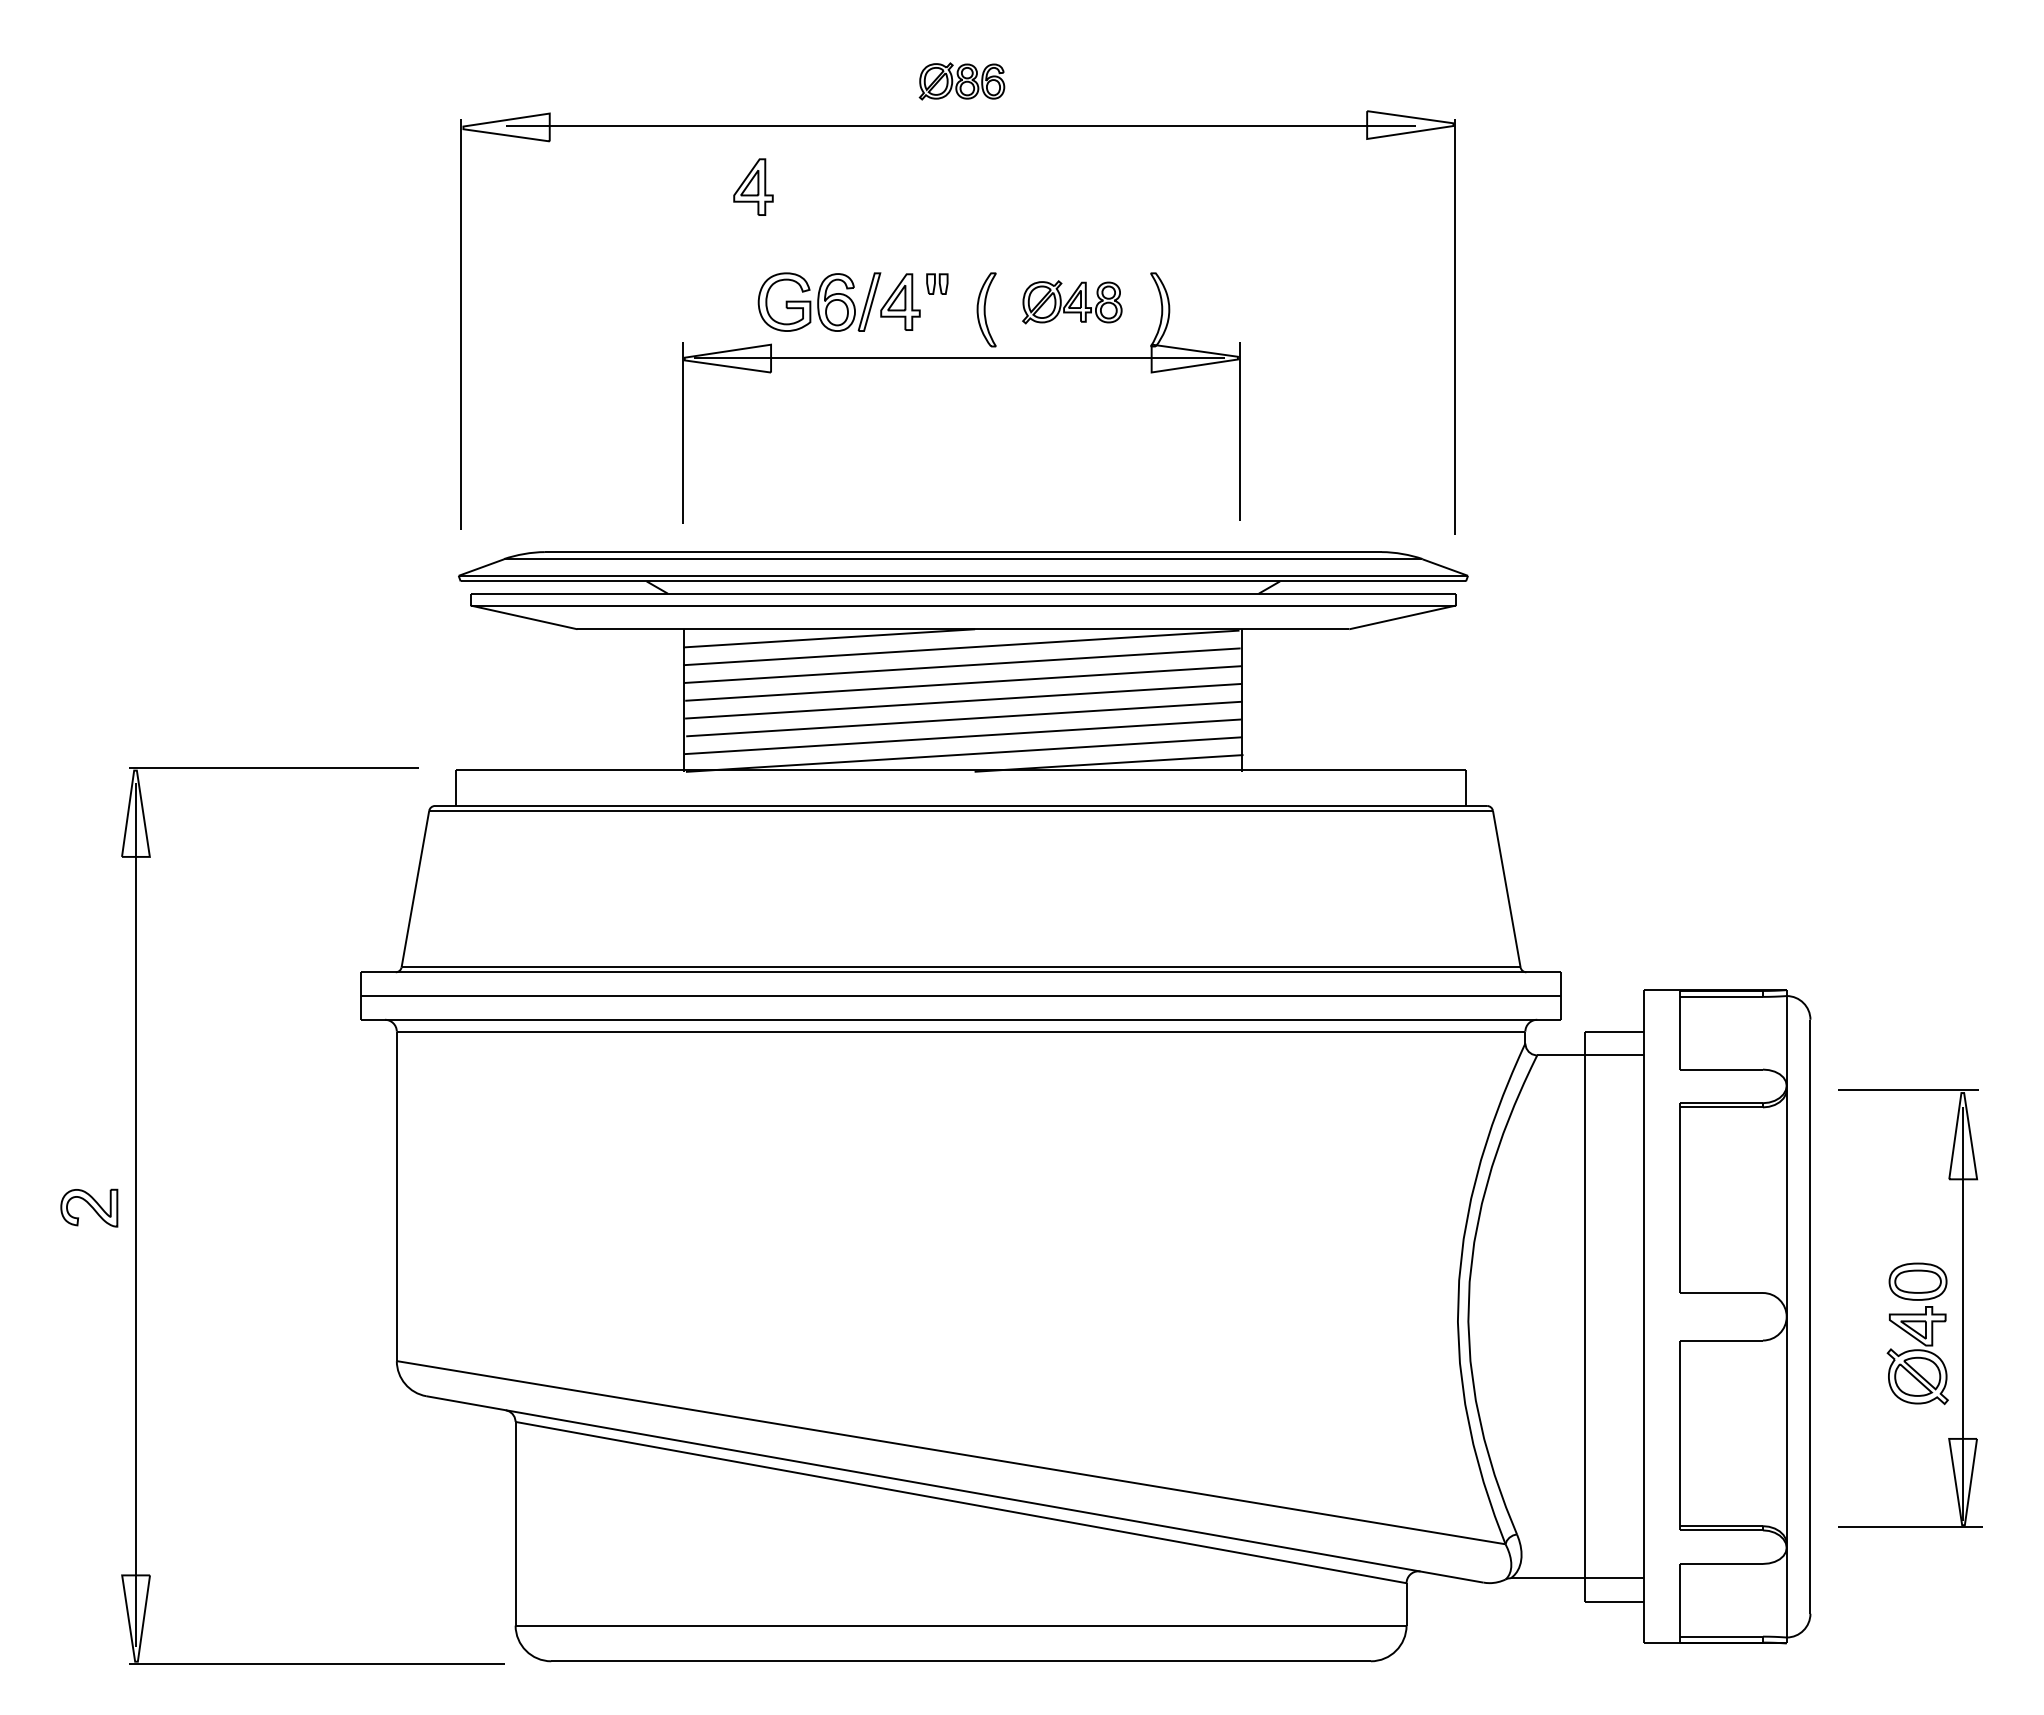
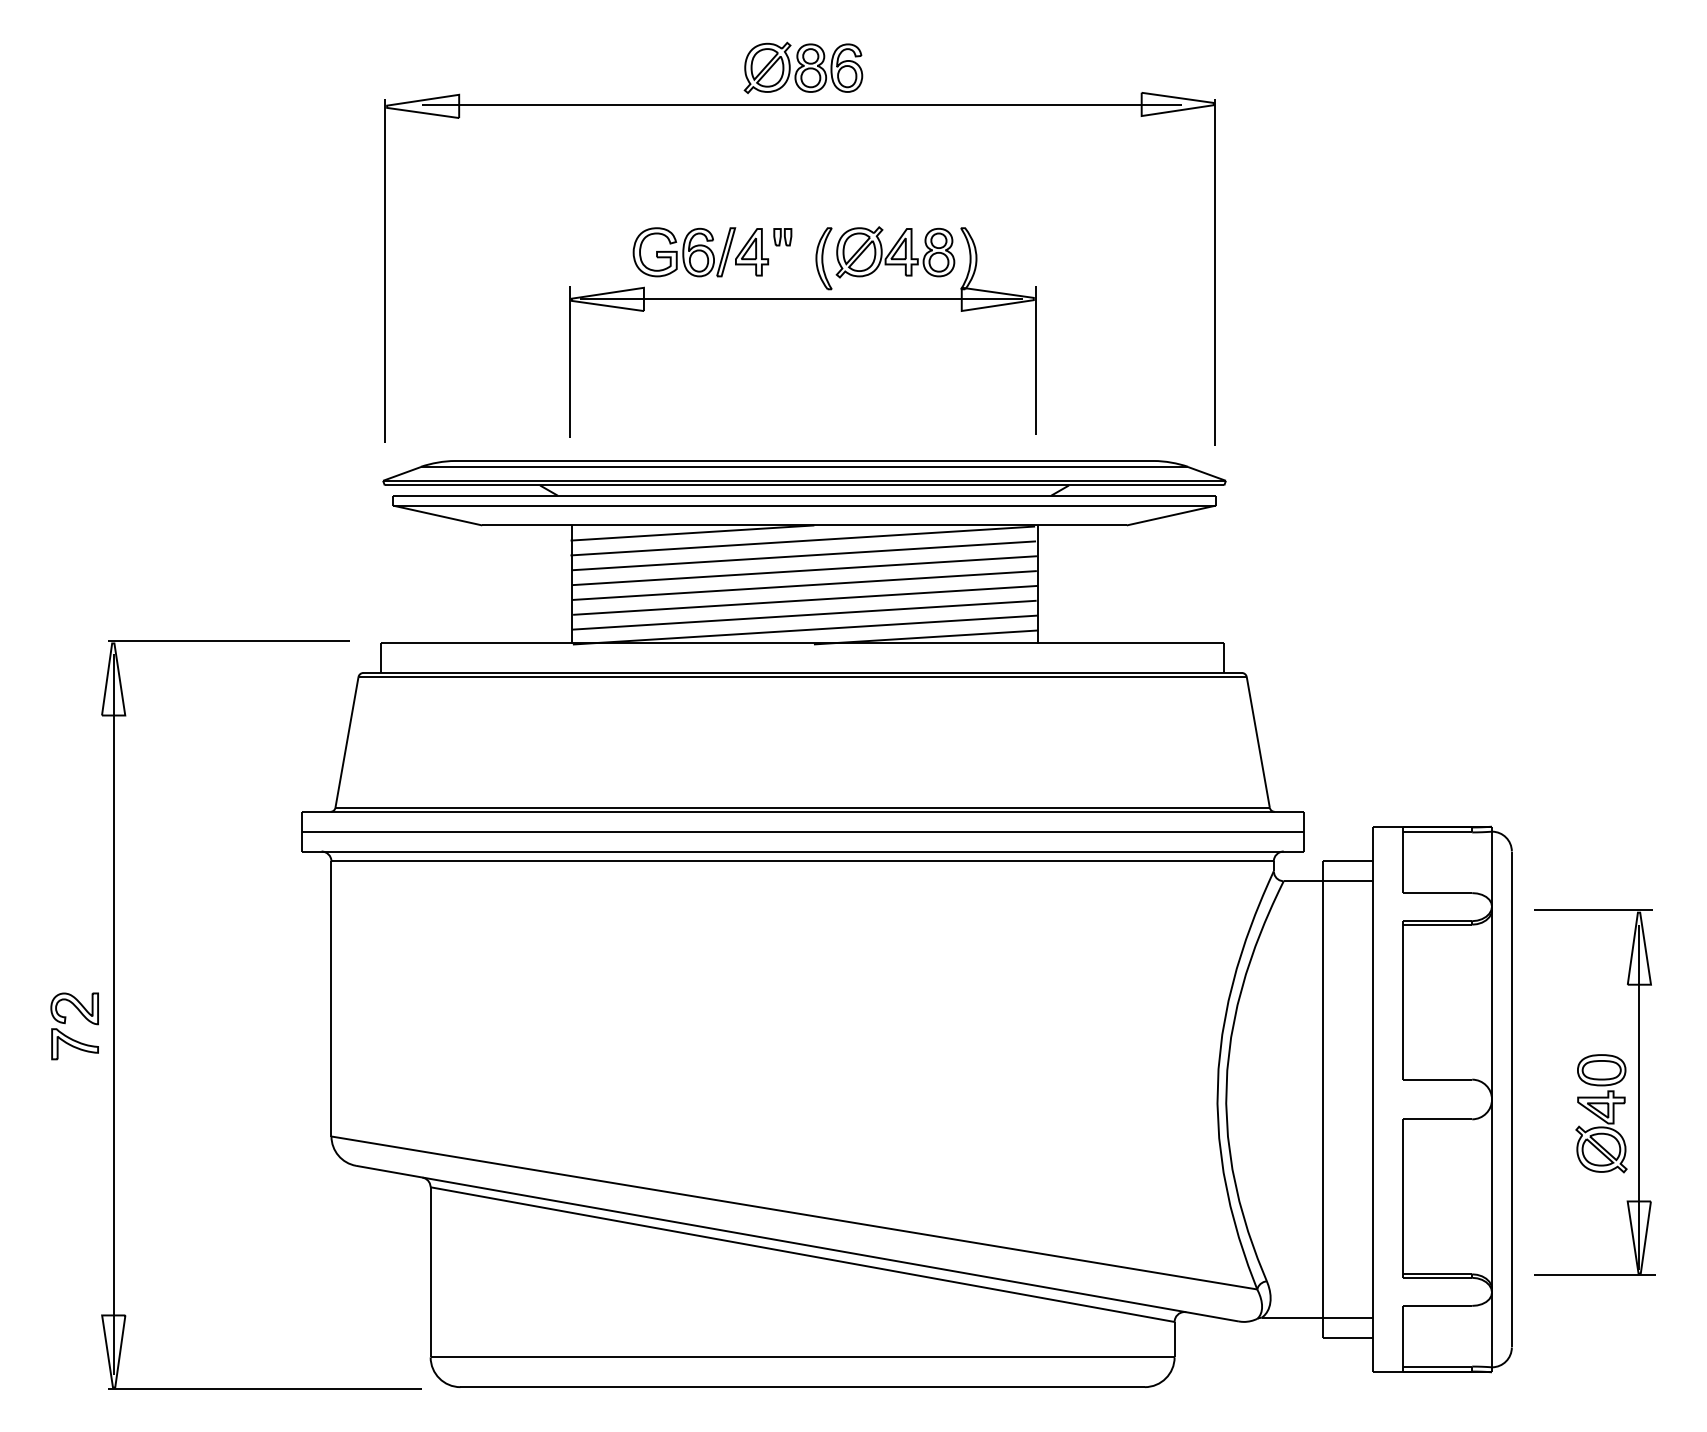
part: (961, 81) -> (802, 68), size x1.67
part: (753, 186) -> (629, 155), removed
part: (1072, 302) -> (895, 252), size x1.43
part: (89, 1250) -> (74, 1044), added

